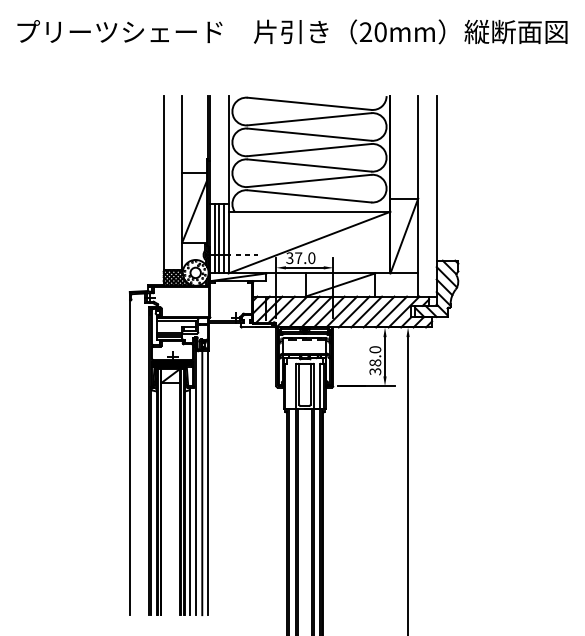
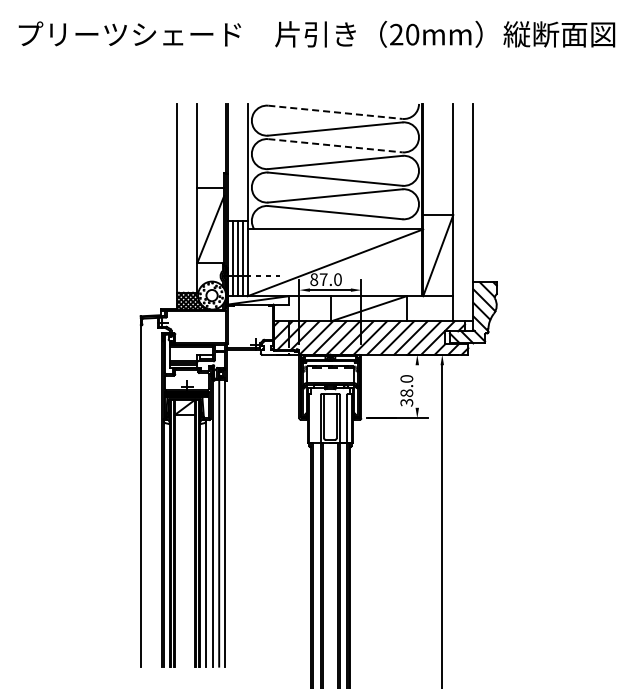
line: (309, 104) -> (335, 112), solid -> dashed
line: (309, 134) -> (335, 145), solid -> dashed
text: (290, 258) -> (314, 279), 37.0 -> 87.0
line: (385, 356) -> (417, 386), removed

